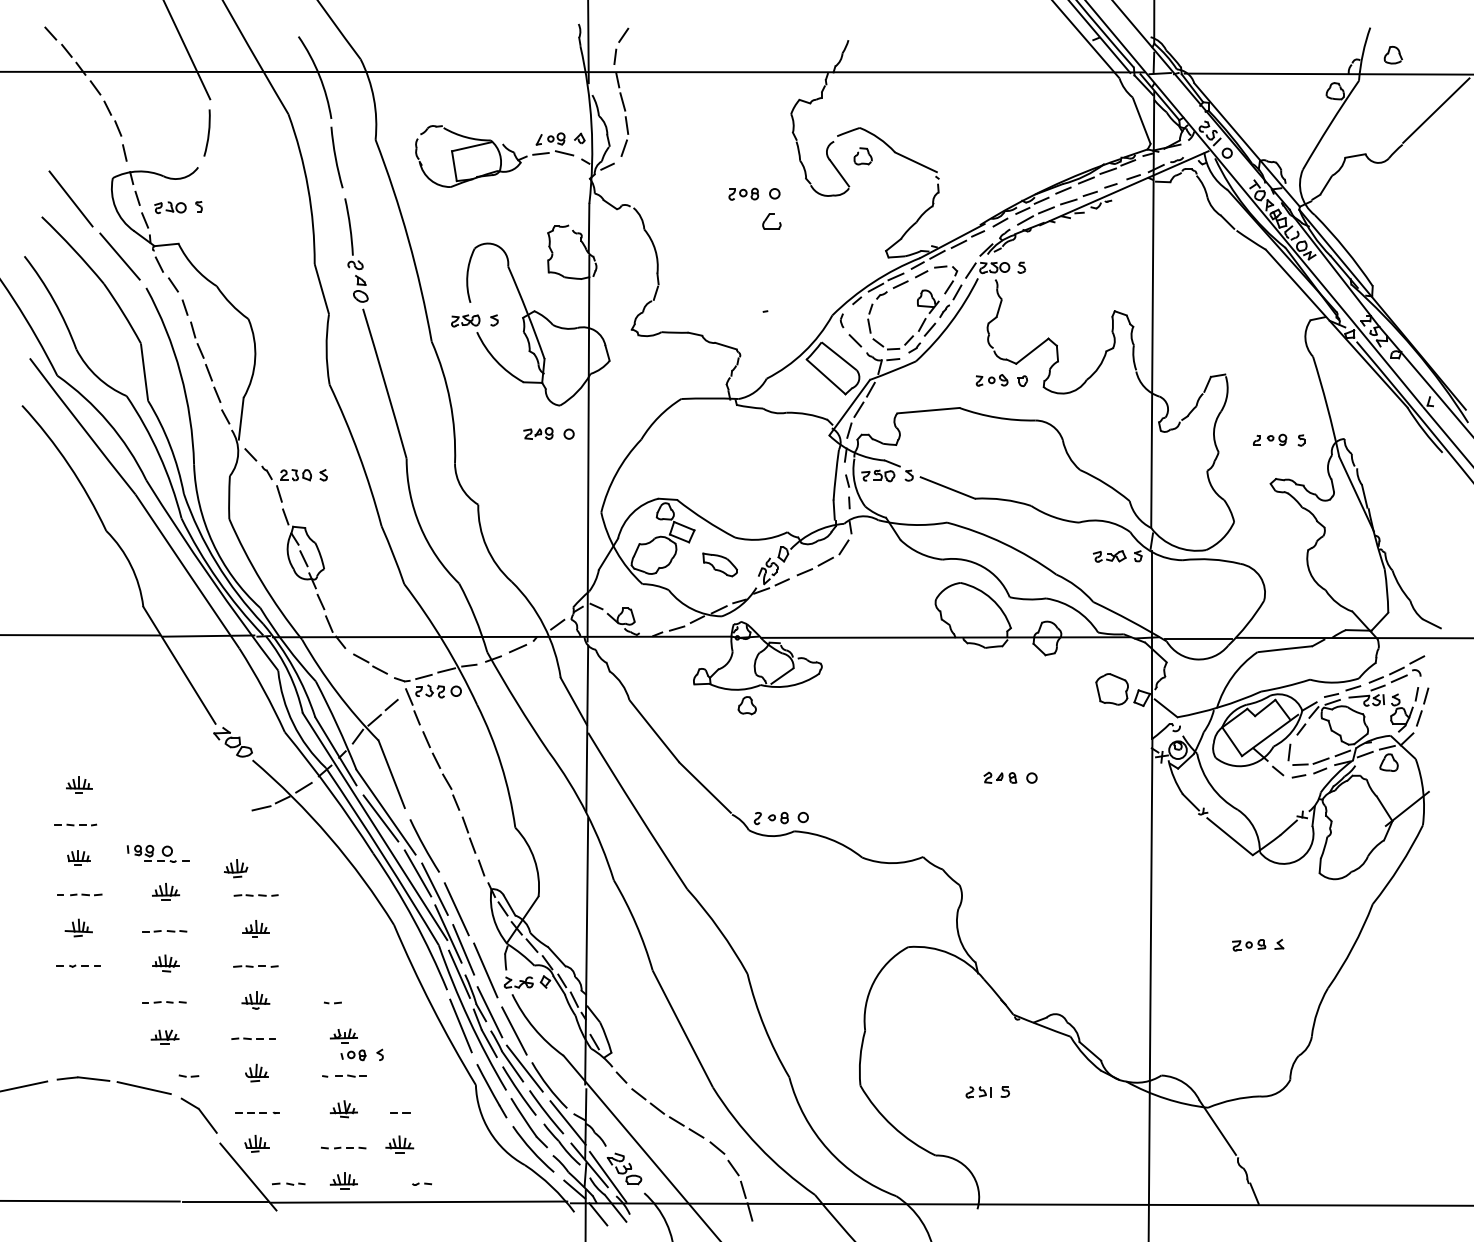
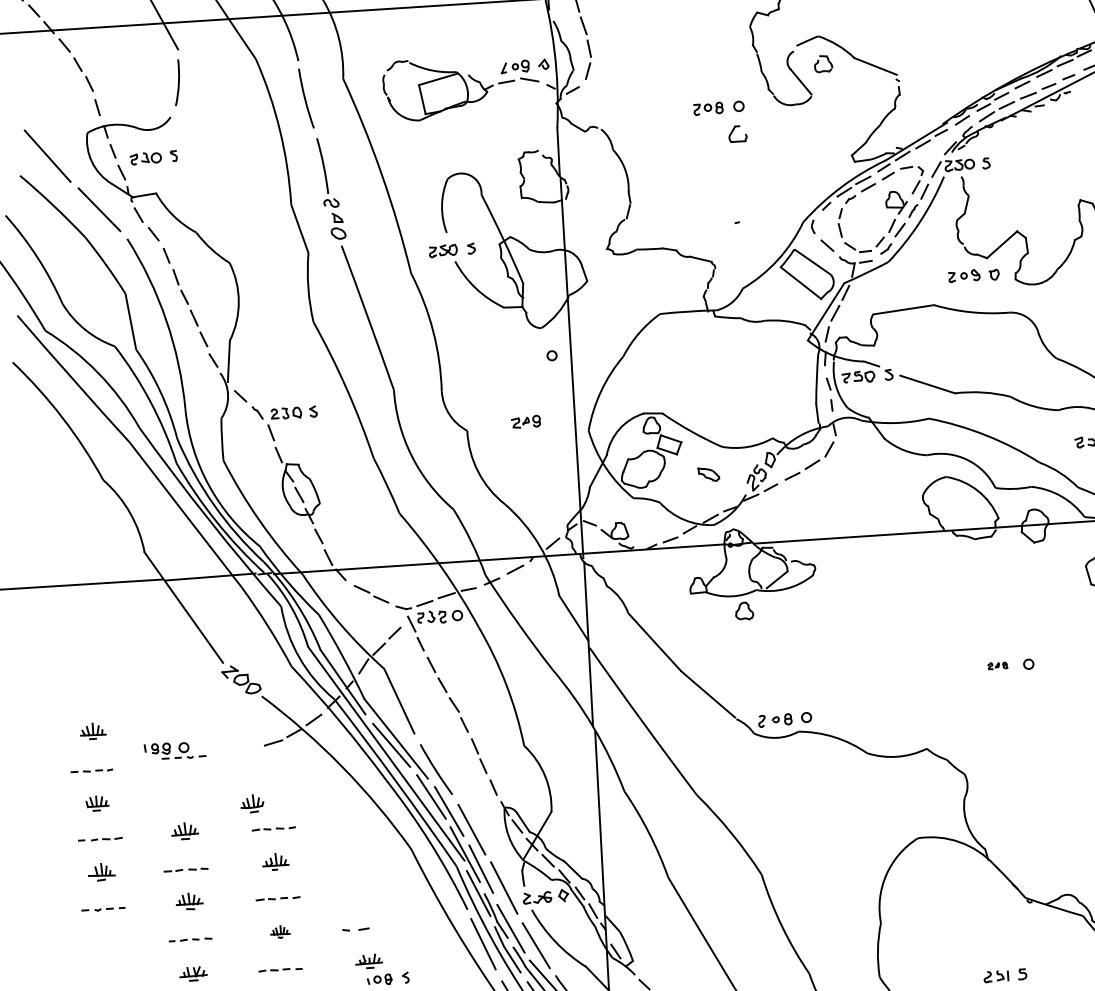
part: (538, 433) -> (526, 421), moved
part: (719, 564) -> (708, 474), size x0.6
part: (1000, 777) -> (997, 665), size x0.6
part: (157, 853) -> (174, 750), moved
part: (255, 1000) -> (279, 932), size x0.7
part: (332, 1002) -> (355, 929), size x1.6

